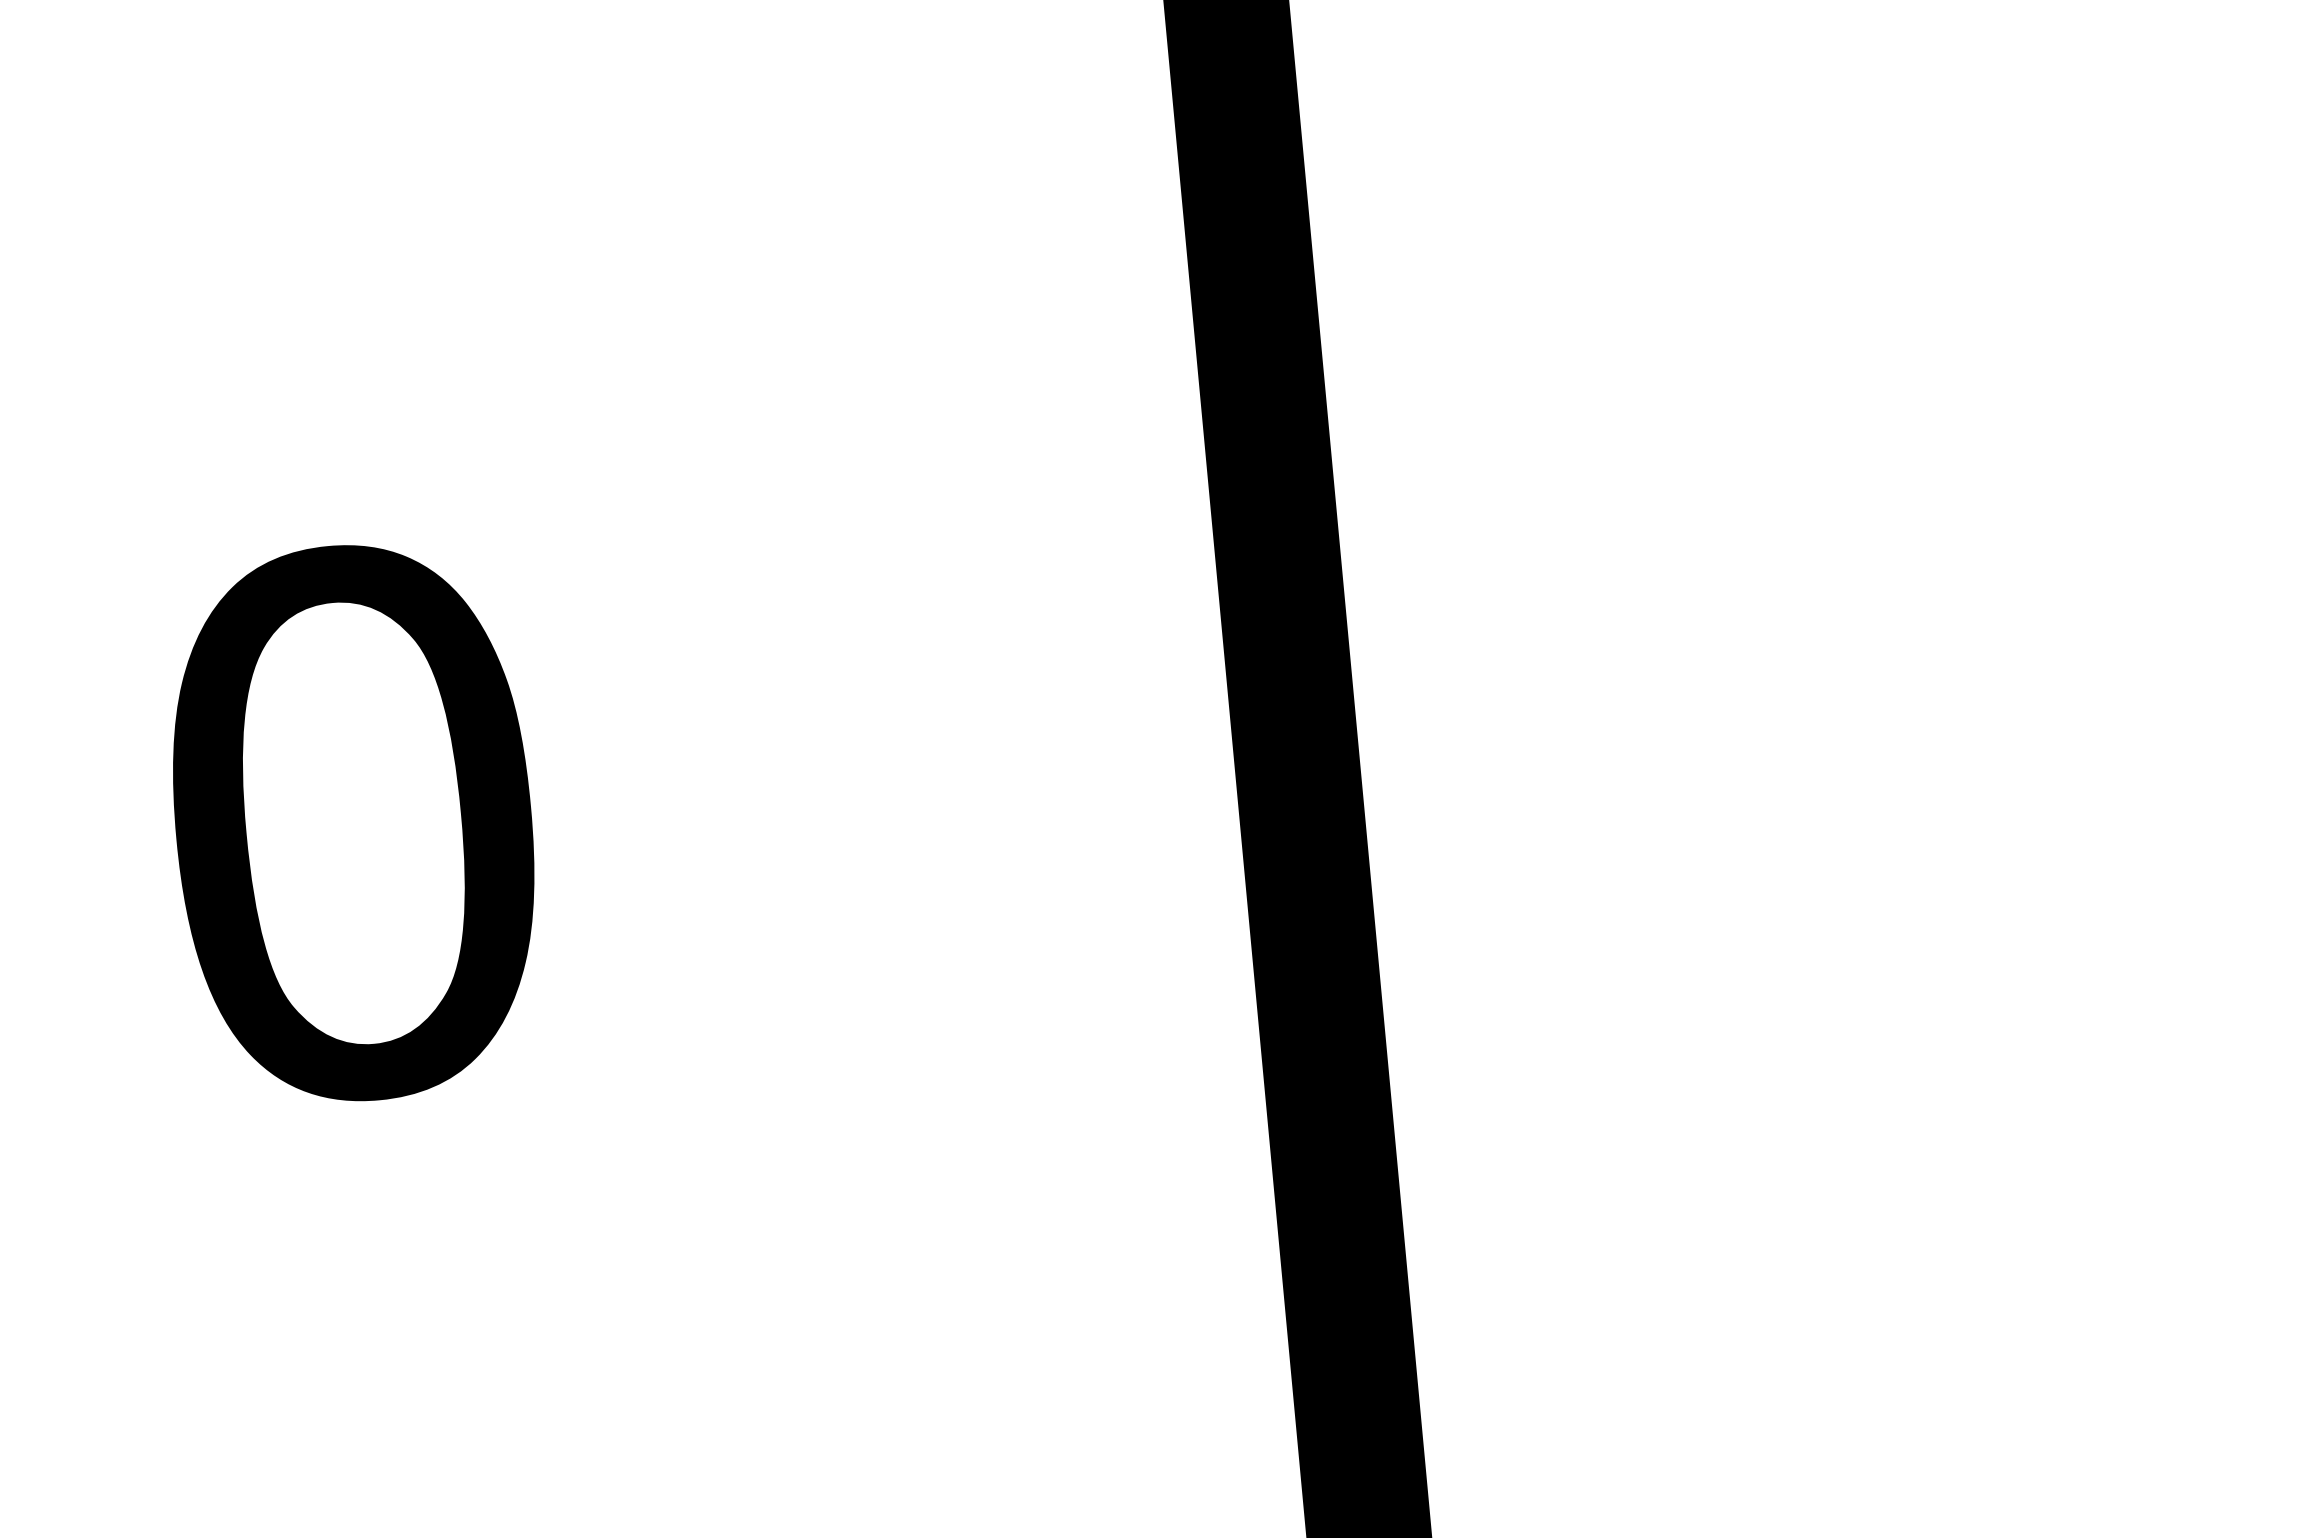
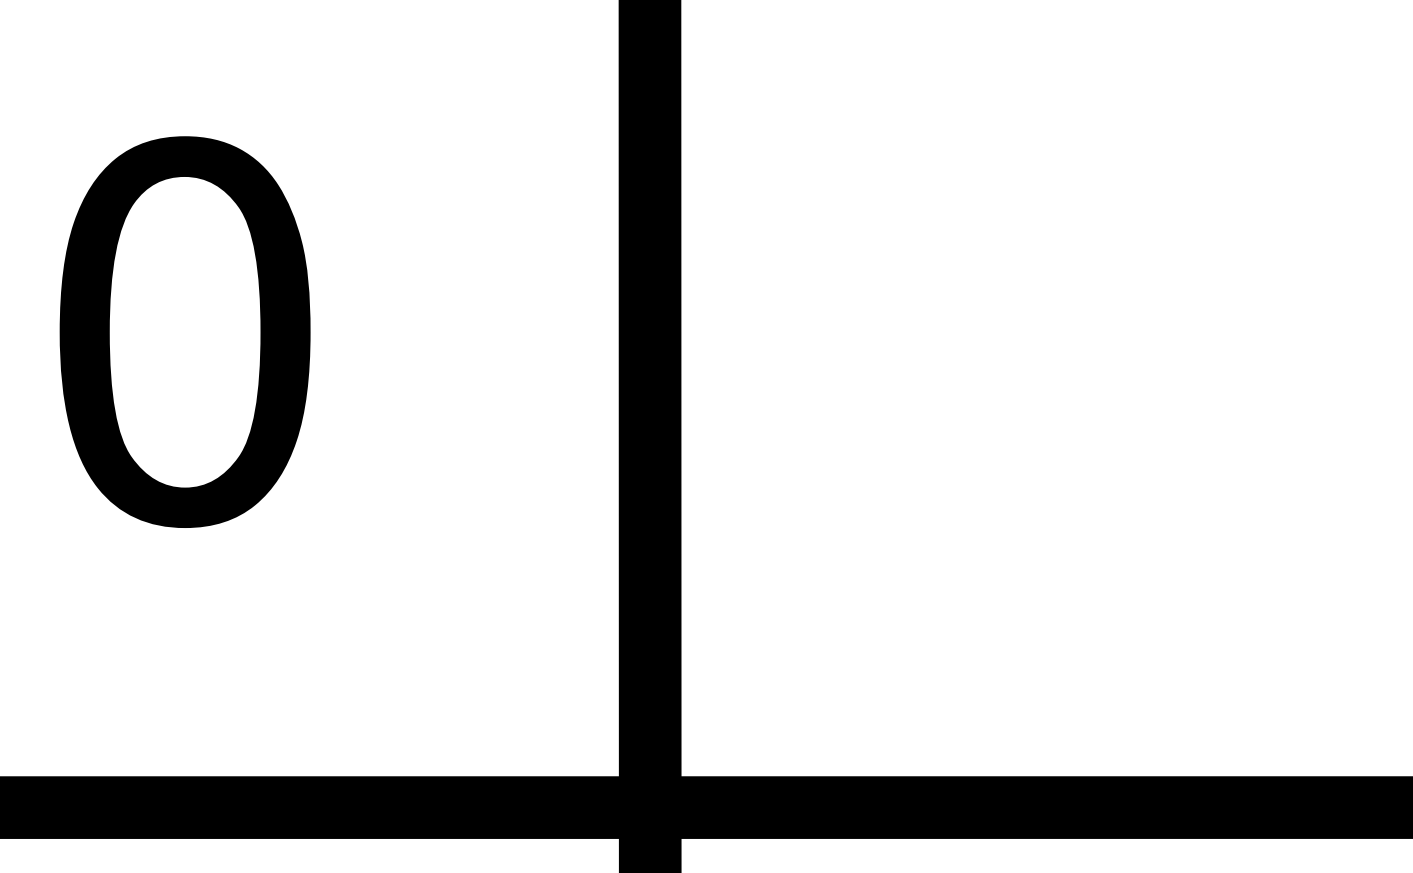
part: (352, 822) -> (184, 331), size x1.43

